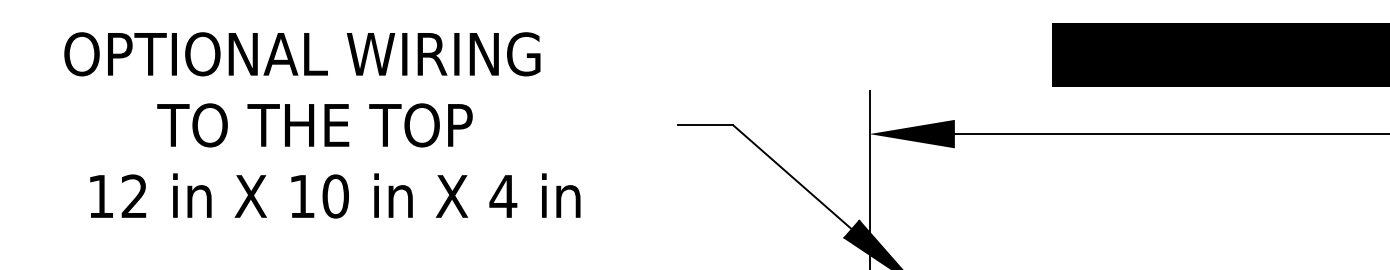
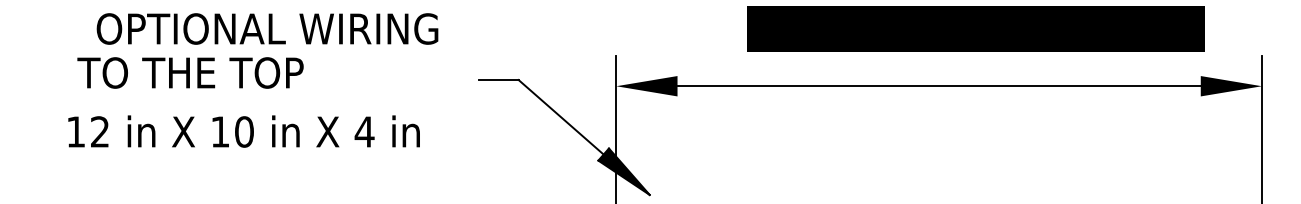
text: (302, 53) -> (267, 28), moved
text: (314, 124) -> (190, 72), moved
text: (334, 195) -> (243, 131), moved

